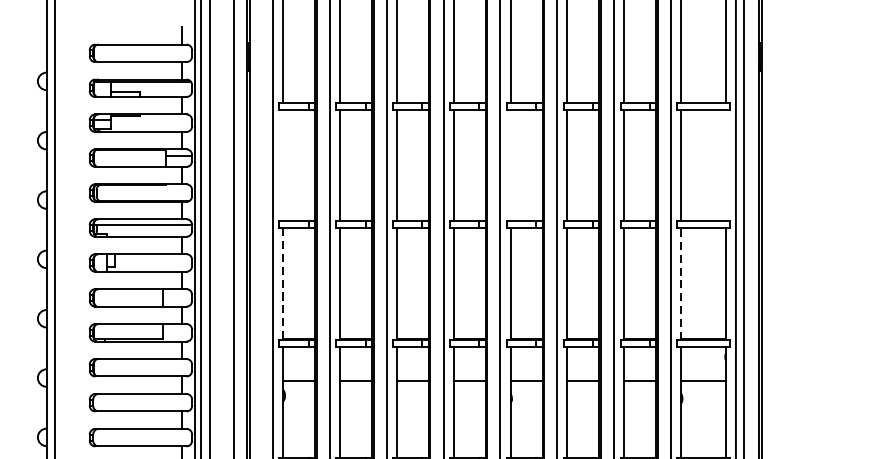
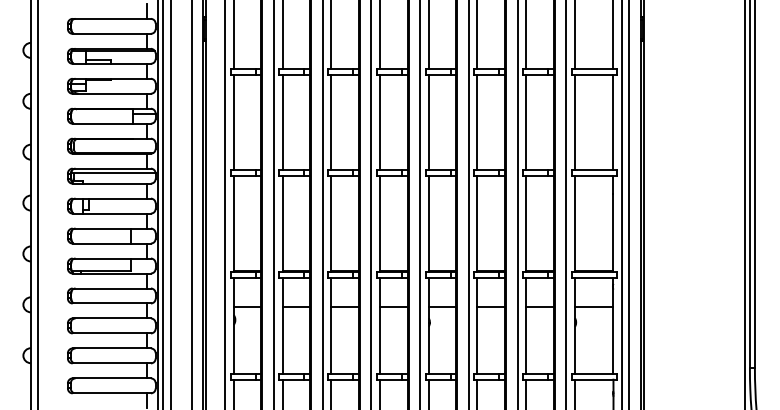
line: (282, 165) -> (233, 122), added
line: (510, 165) -> (428, 122), added
line: (726, 165) -> (613, 122), added
line: (282, 284) -> (233, 224), dashed -> solid
line: (680, 284) -> (574, 224), dashed -> solid

